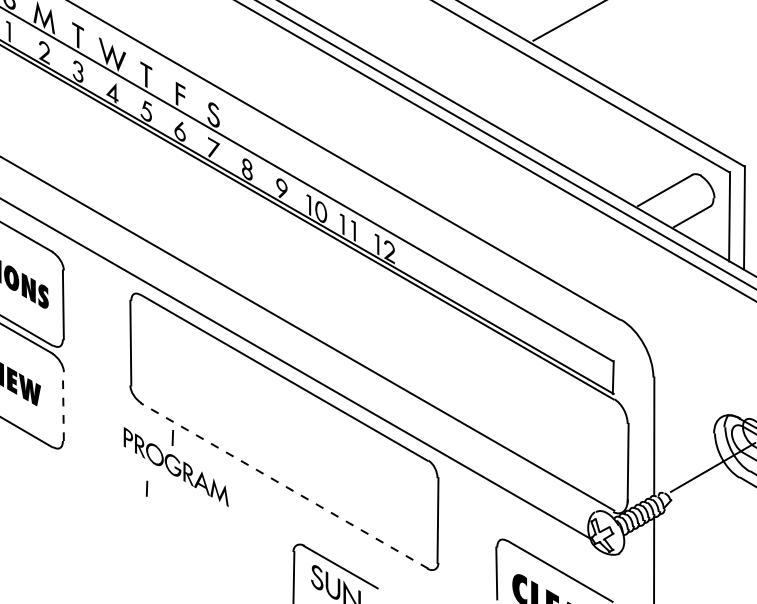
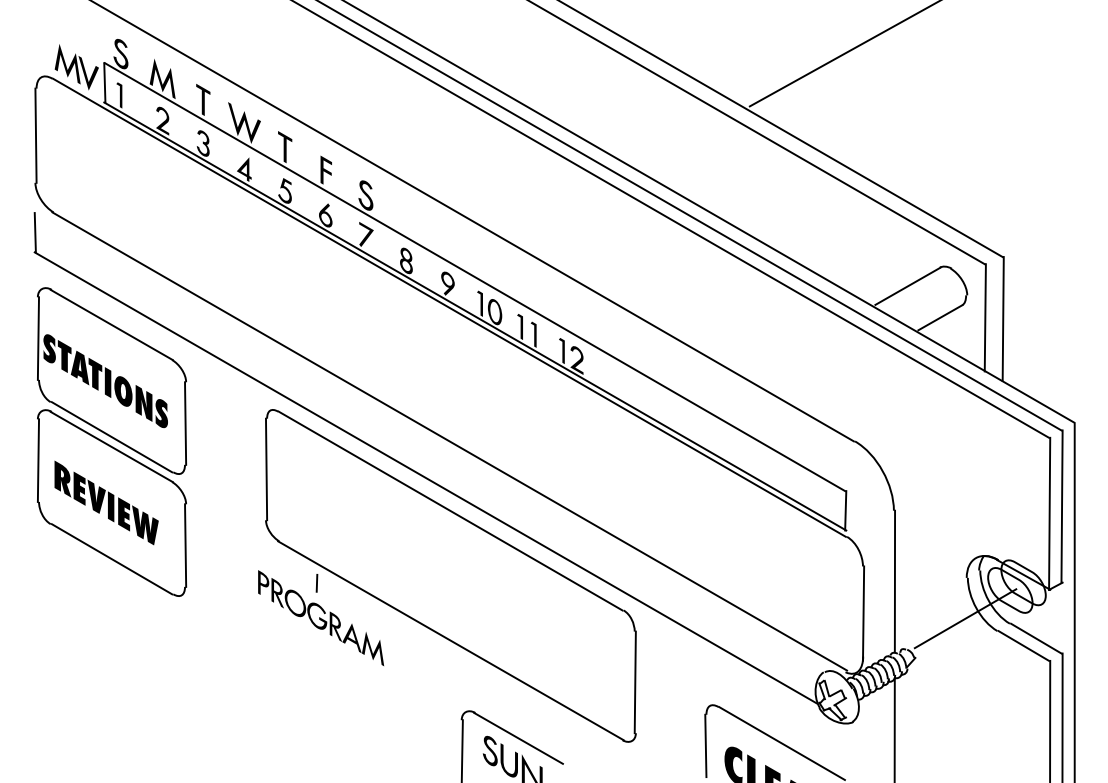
line: (63, 406) -> (185, 545), dashed -> solid
line: (284, 485) -> (450, 640), dashed -> solid
line: (146, 488) -> (285, 644), removed

